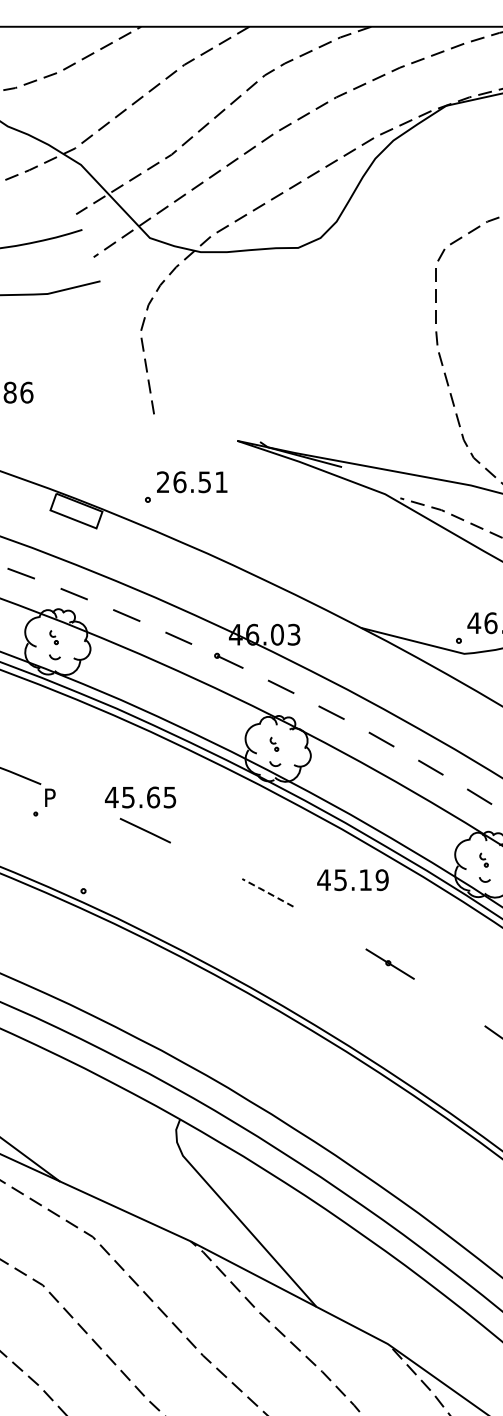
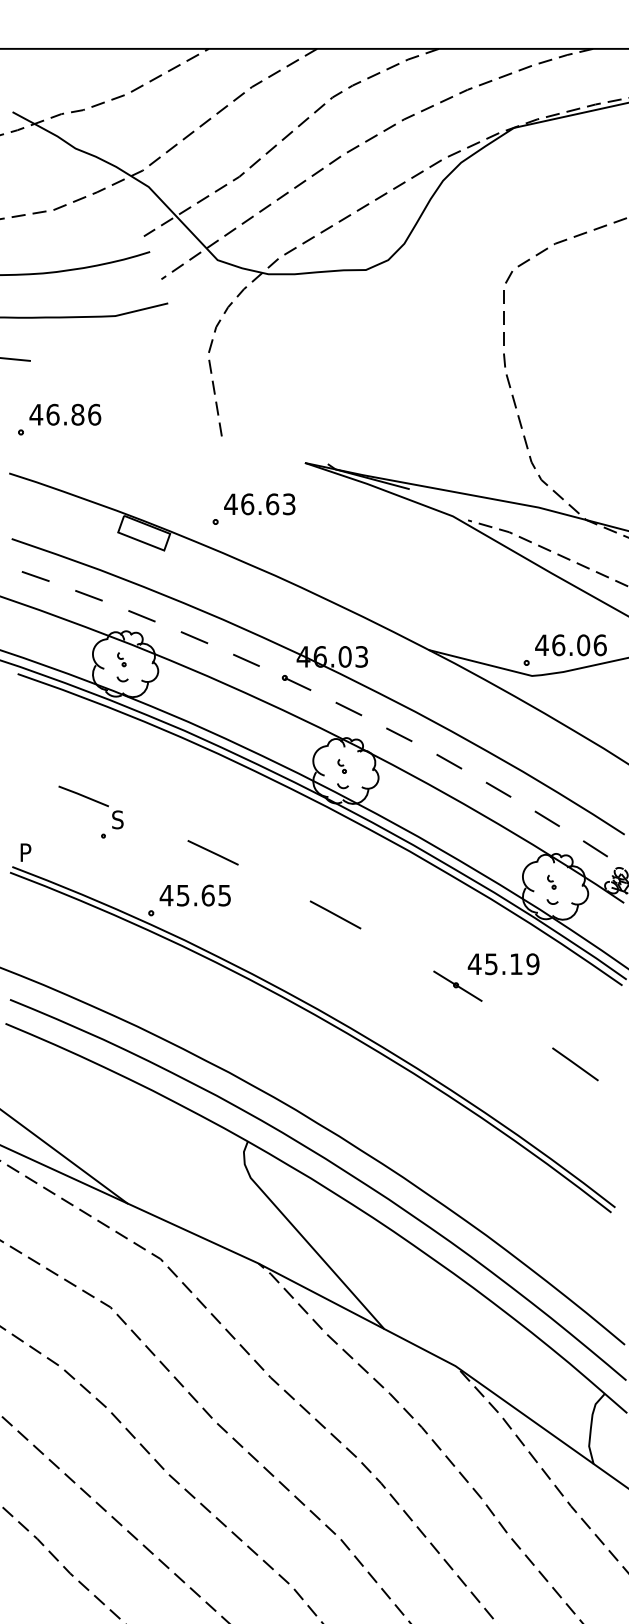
text: (191, 482) -> (259, 504), 26.51 -> 46.63
text: (49, 797) -> (117, 819), P -> S
text: (139, 797) -> (194, 895), moved
text: (352, 880) -> (503, 964), moved
line: (266, 892) -> (334, 914), dashed -> solid

